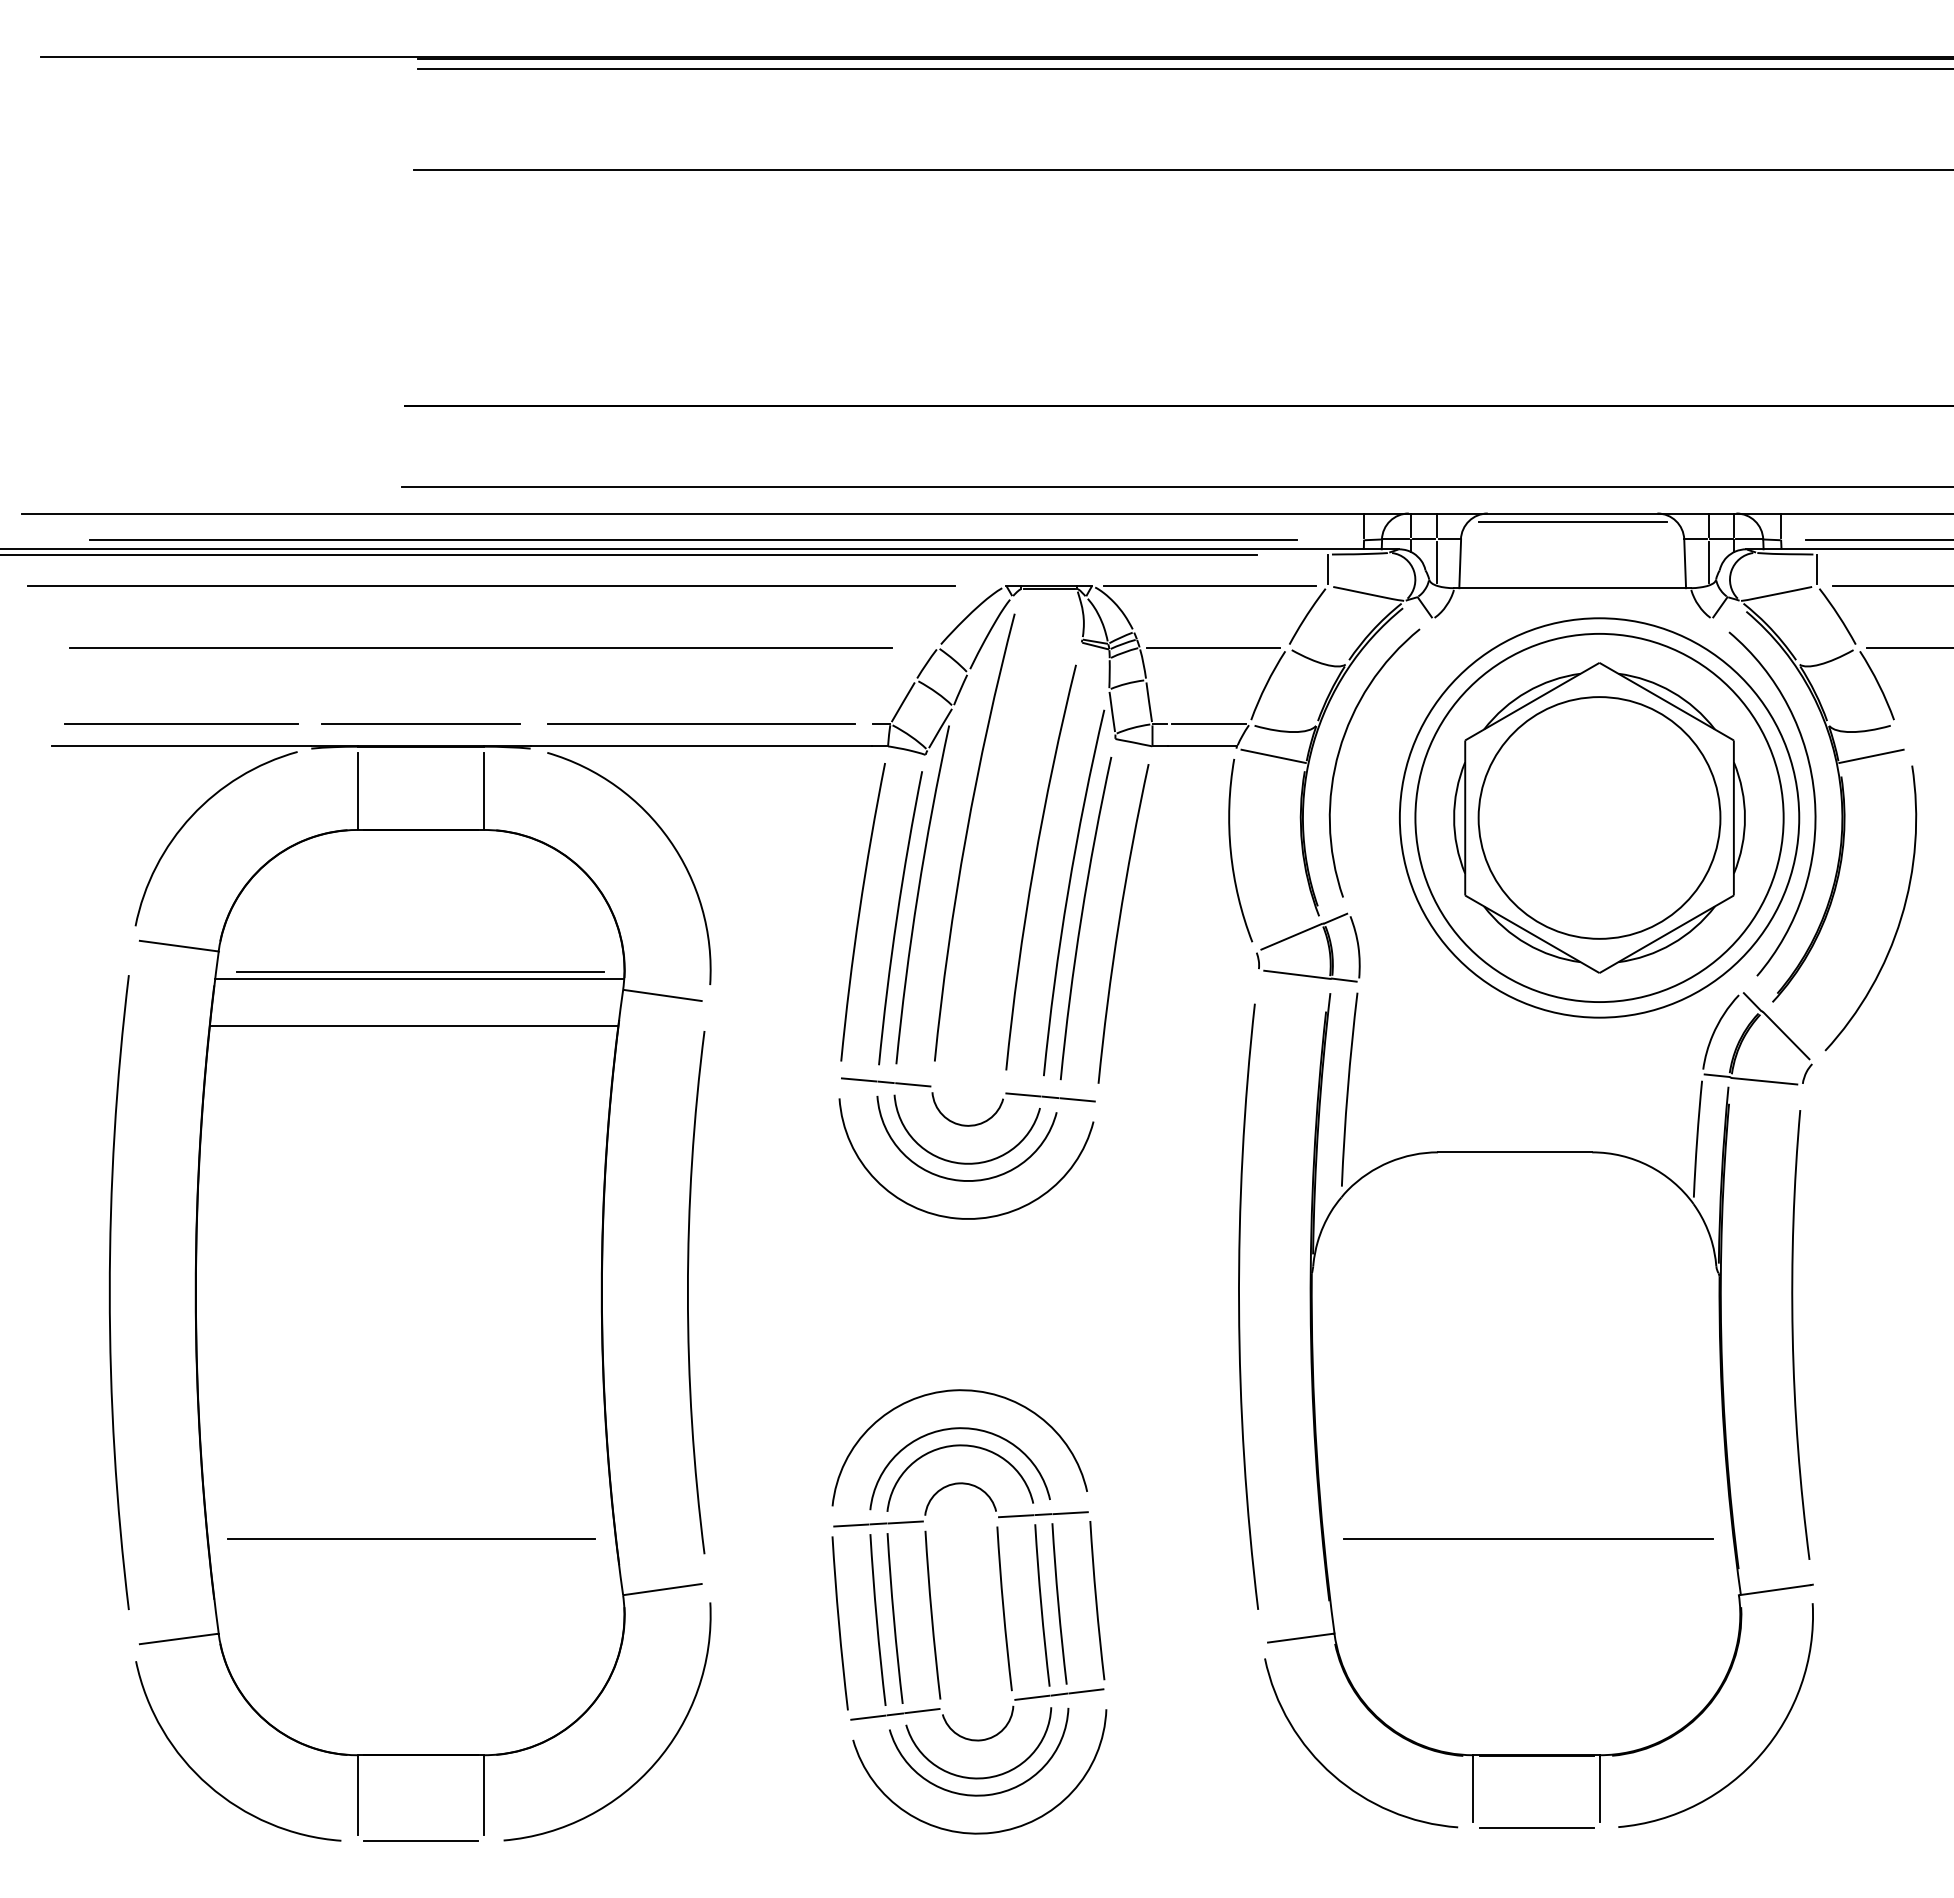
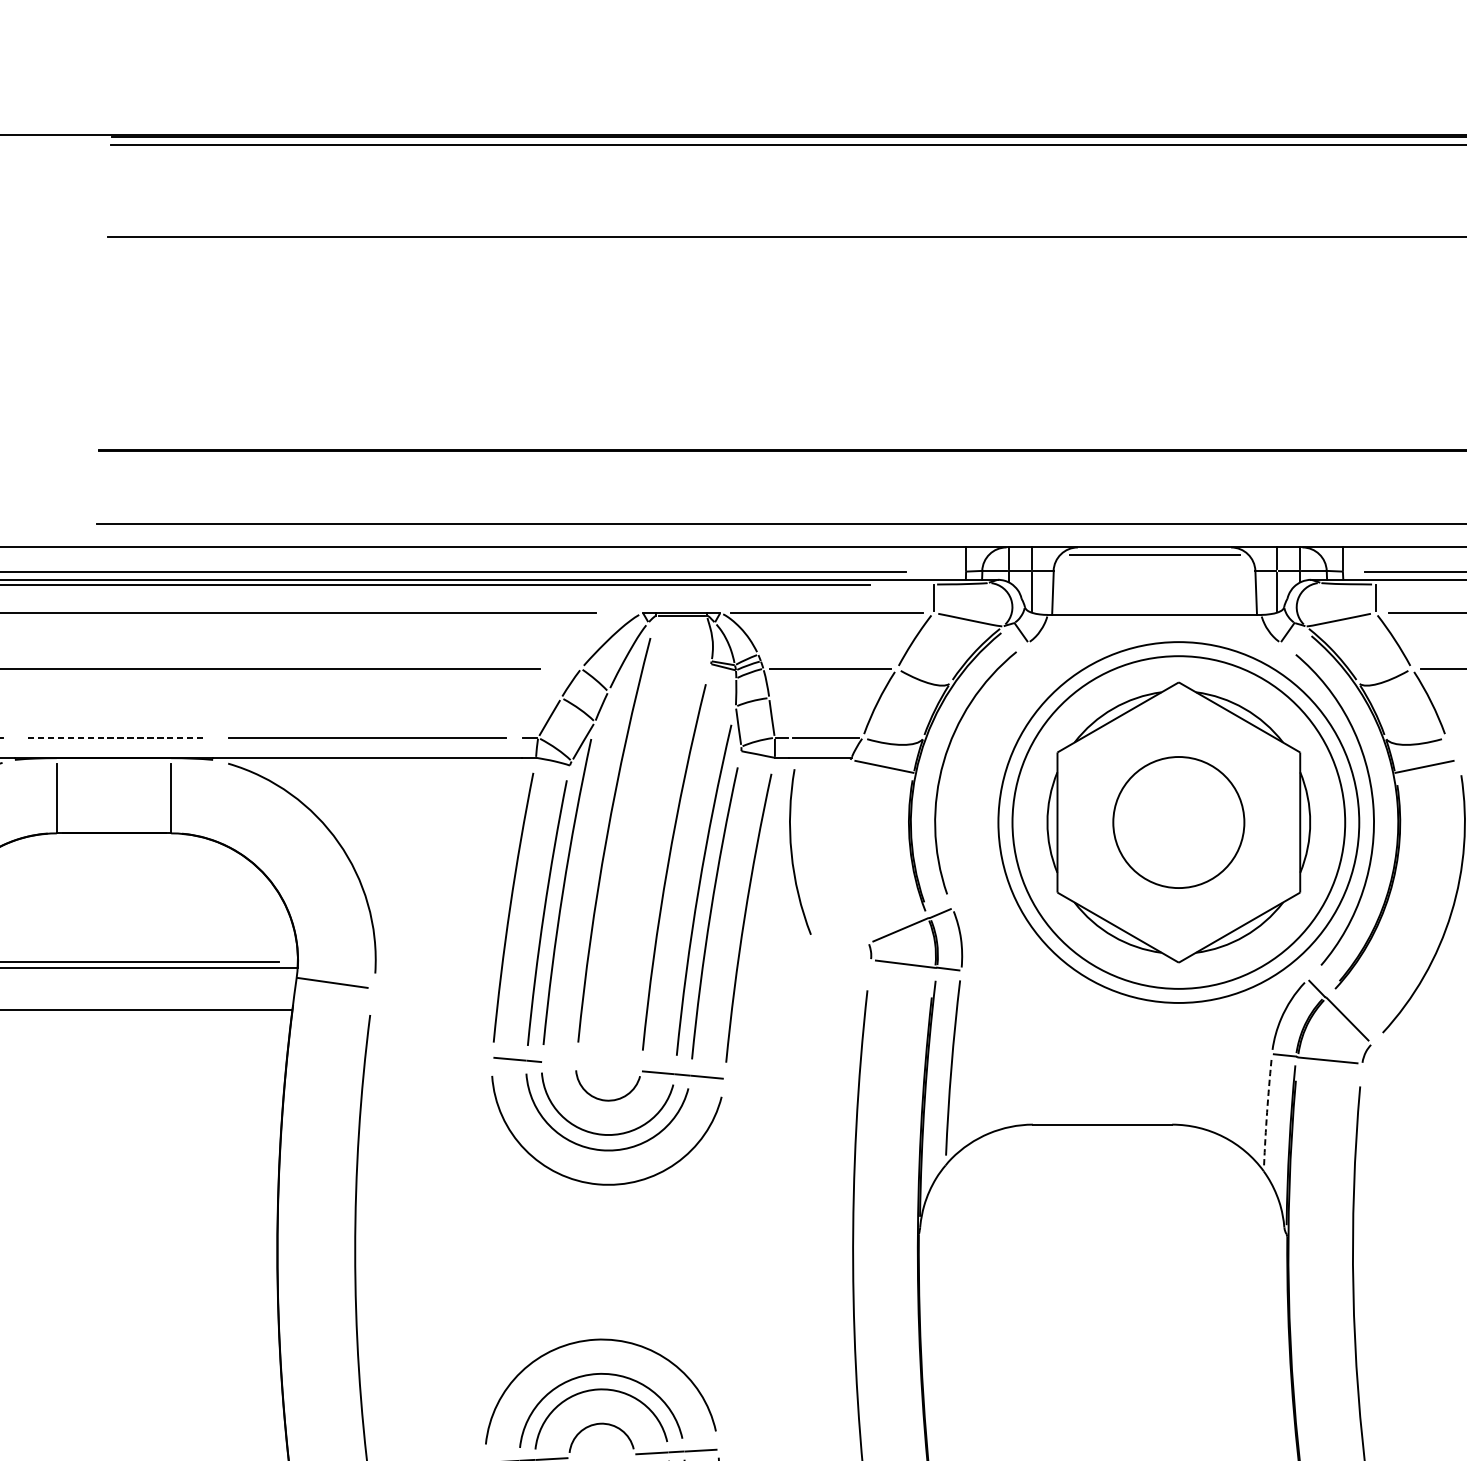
line: (420, 724) -> (113, 738), solid -> dashed
circle: (1599, 817) -> (1178, 822), size x0.6
arc: (1231, 850) -> (792, 851), moved
line: (913, 1084) -> (559, 1063), removed
arc: (1697, 1139) -> (1267, 1113), solid -> dashed

